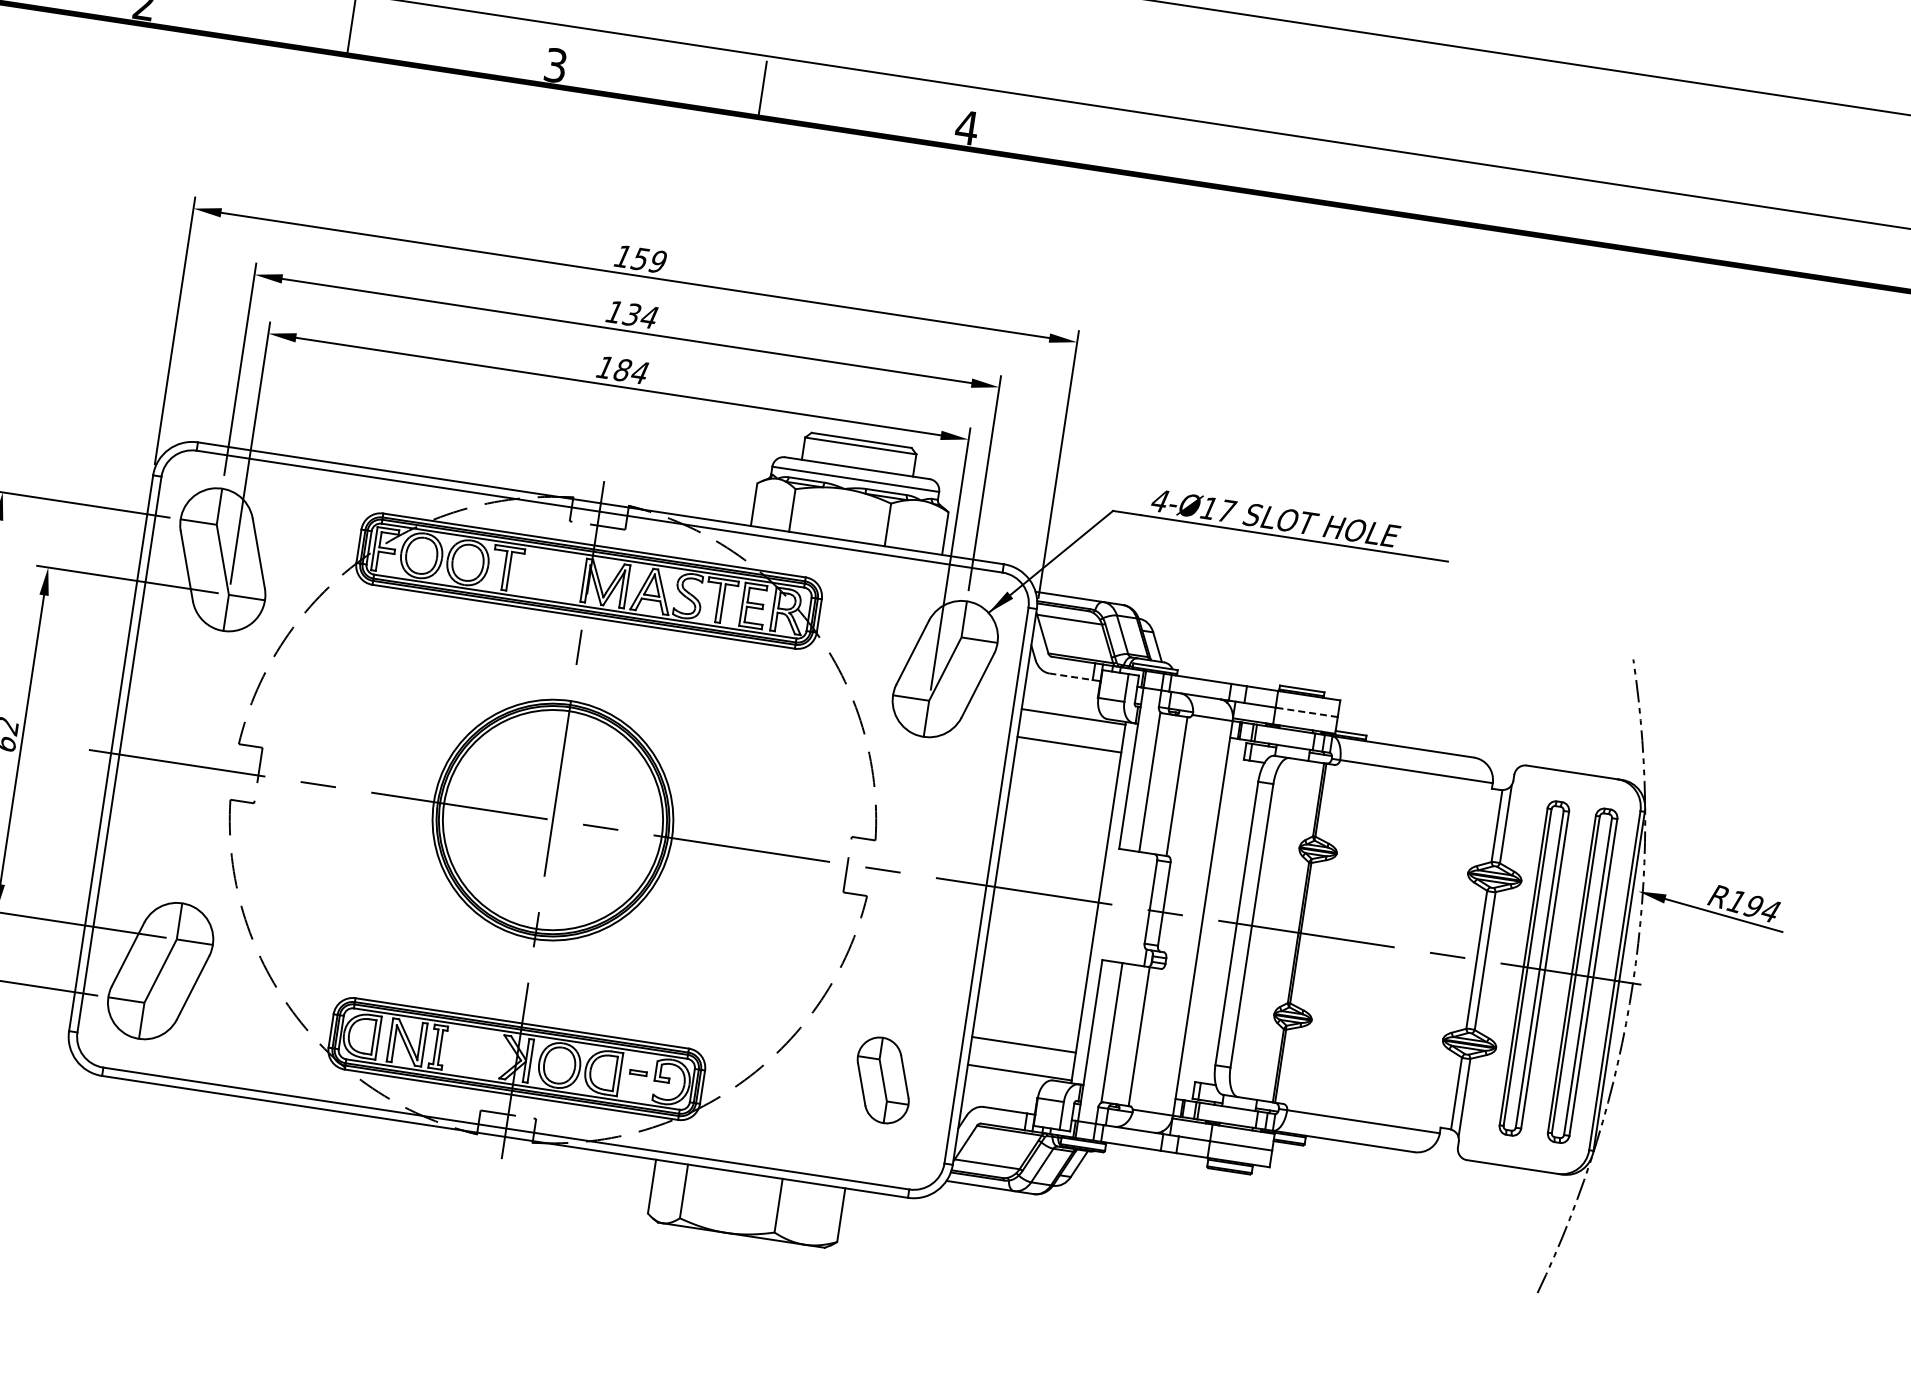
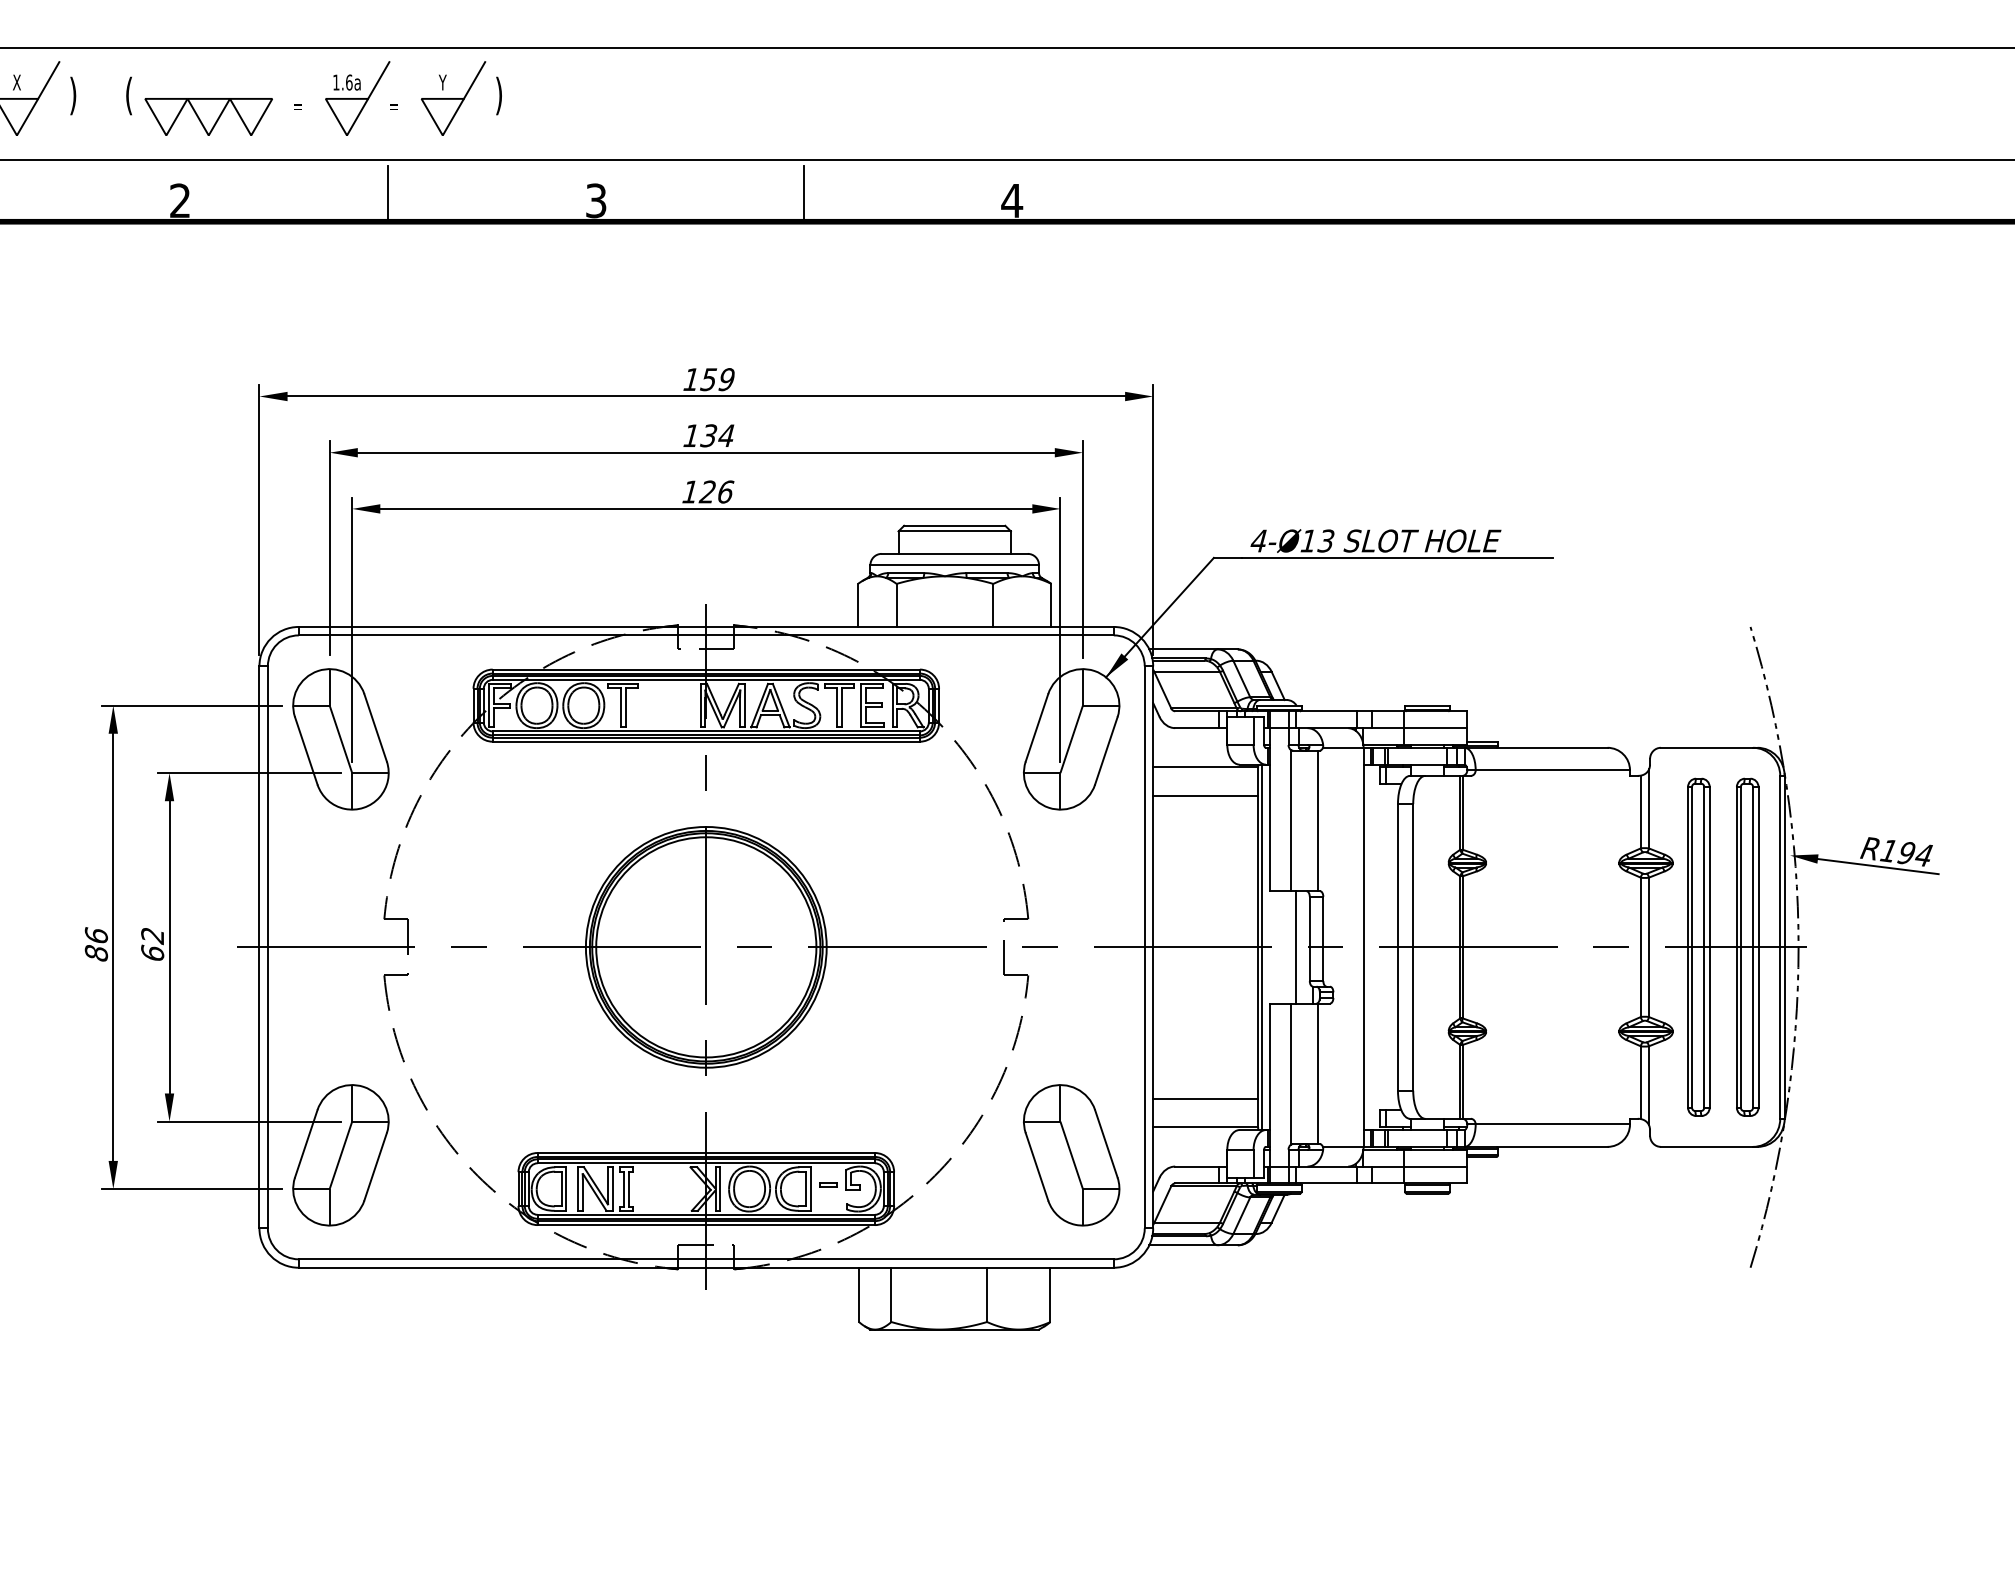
text: (631, 370) -> (716, 491), 184 -> 126
text: (1227, 510) -> (1326, 540), 4-Ø17 -> 4-Ø13
line: (1071, 677) -> (1197, 728), dashed -> solid
line: (1305, 712) -> (1434, 728), dashed -> solid
line: (1102, 903) -> (1262, 947), added
line: (1136, 908) -> (1296, 947), added
part: (882, 1080) -> (1071, 1155), size x1.67

